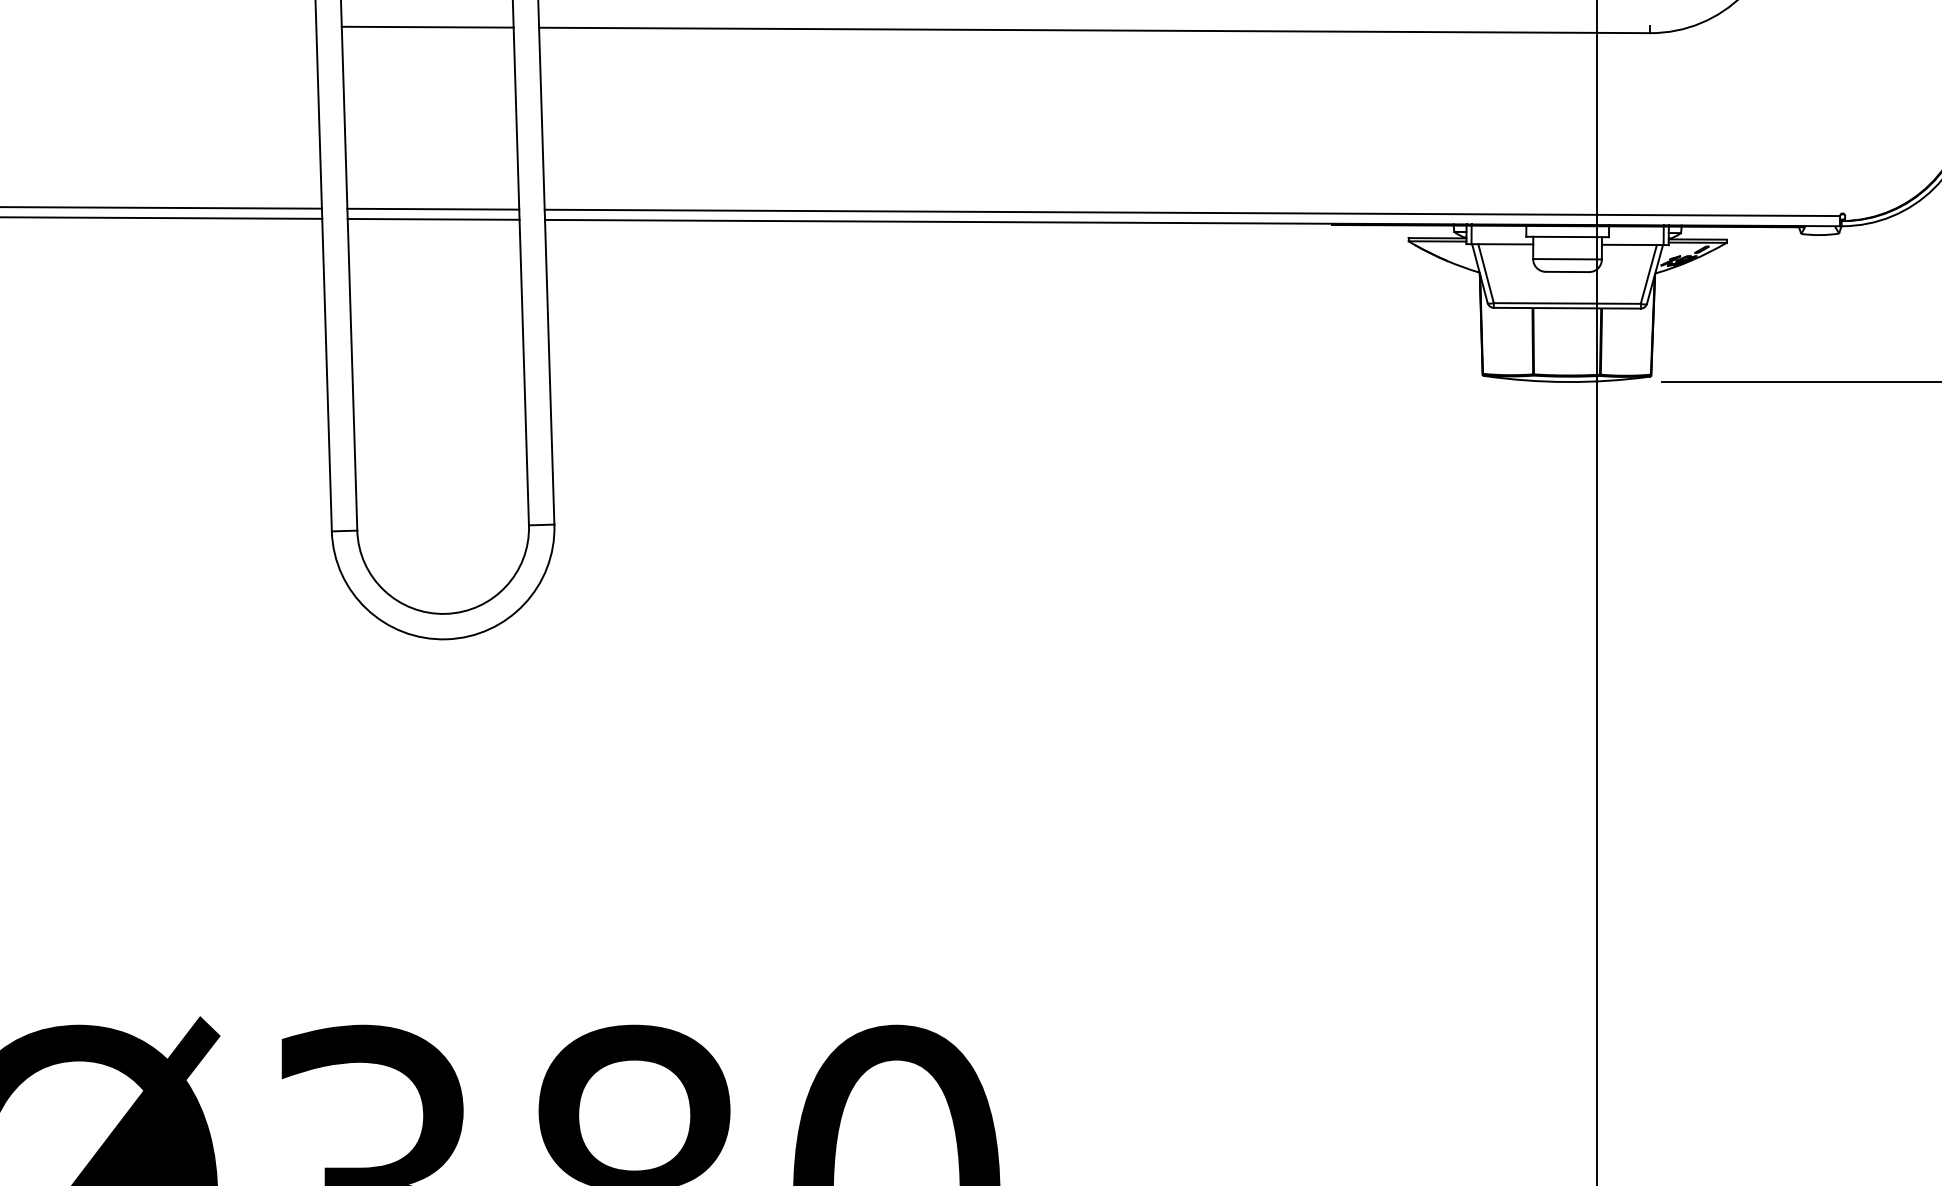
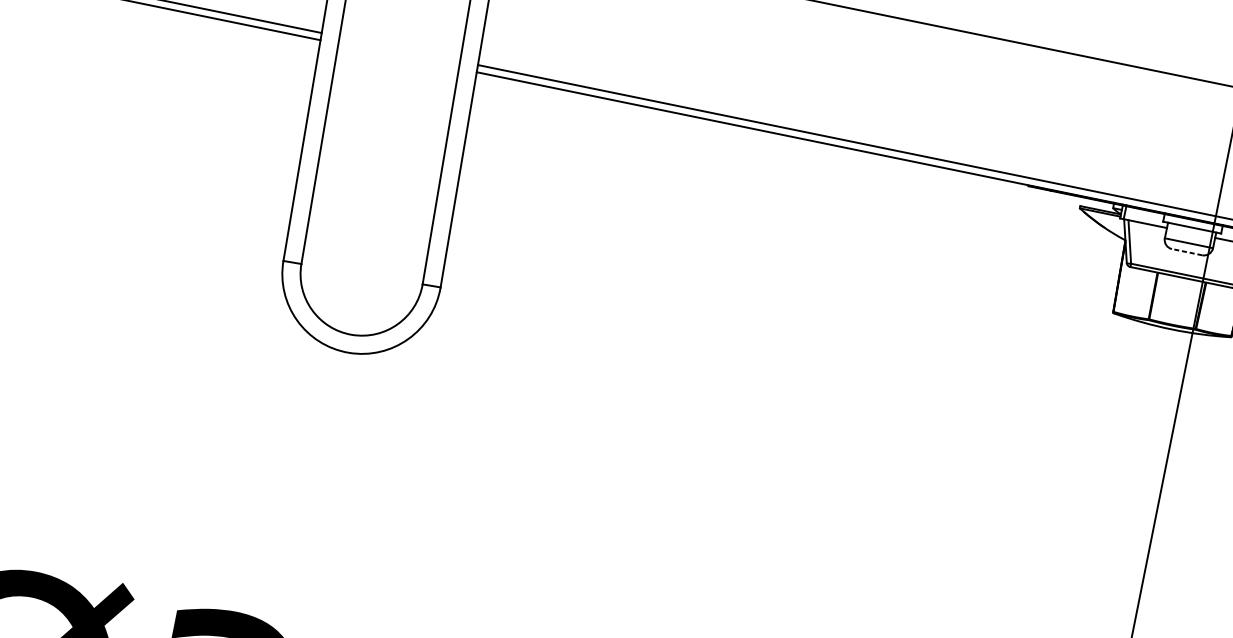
line: (433, 208) -> (400, 48), removed
line: (433, 218) -> (398, 55), removed
line: (1567, 271) -> (1187, 251), solid -> dashed

